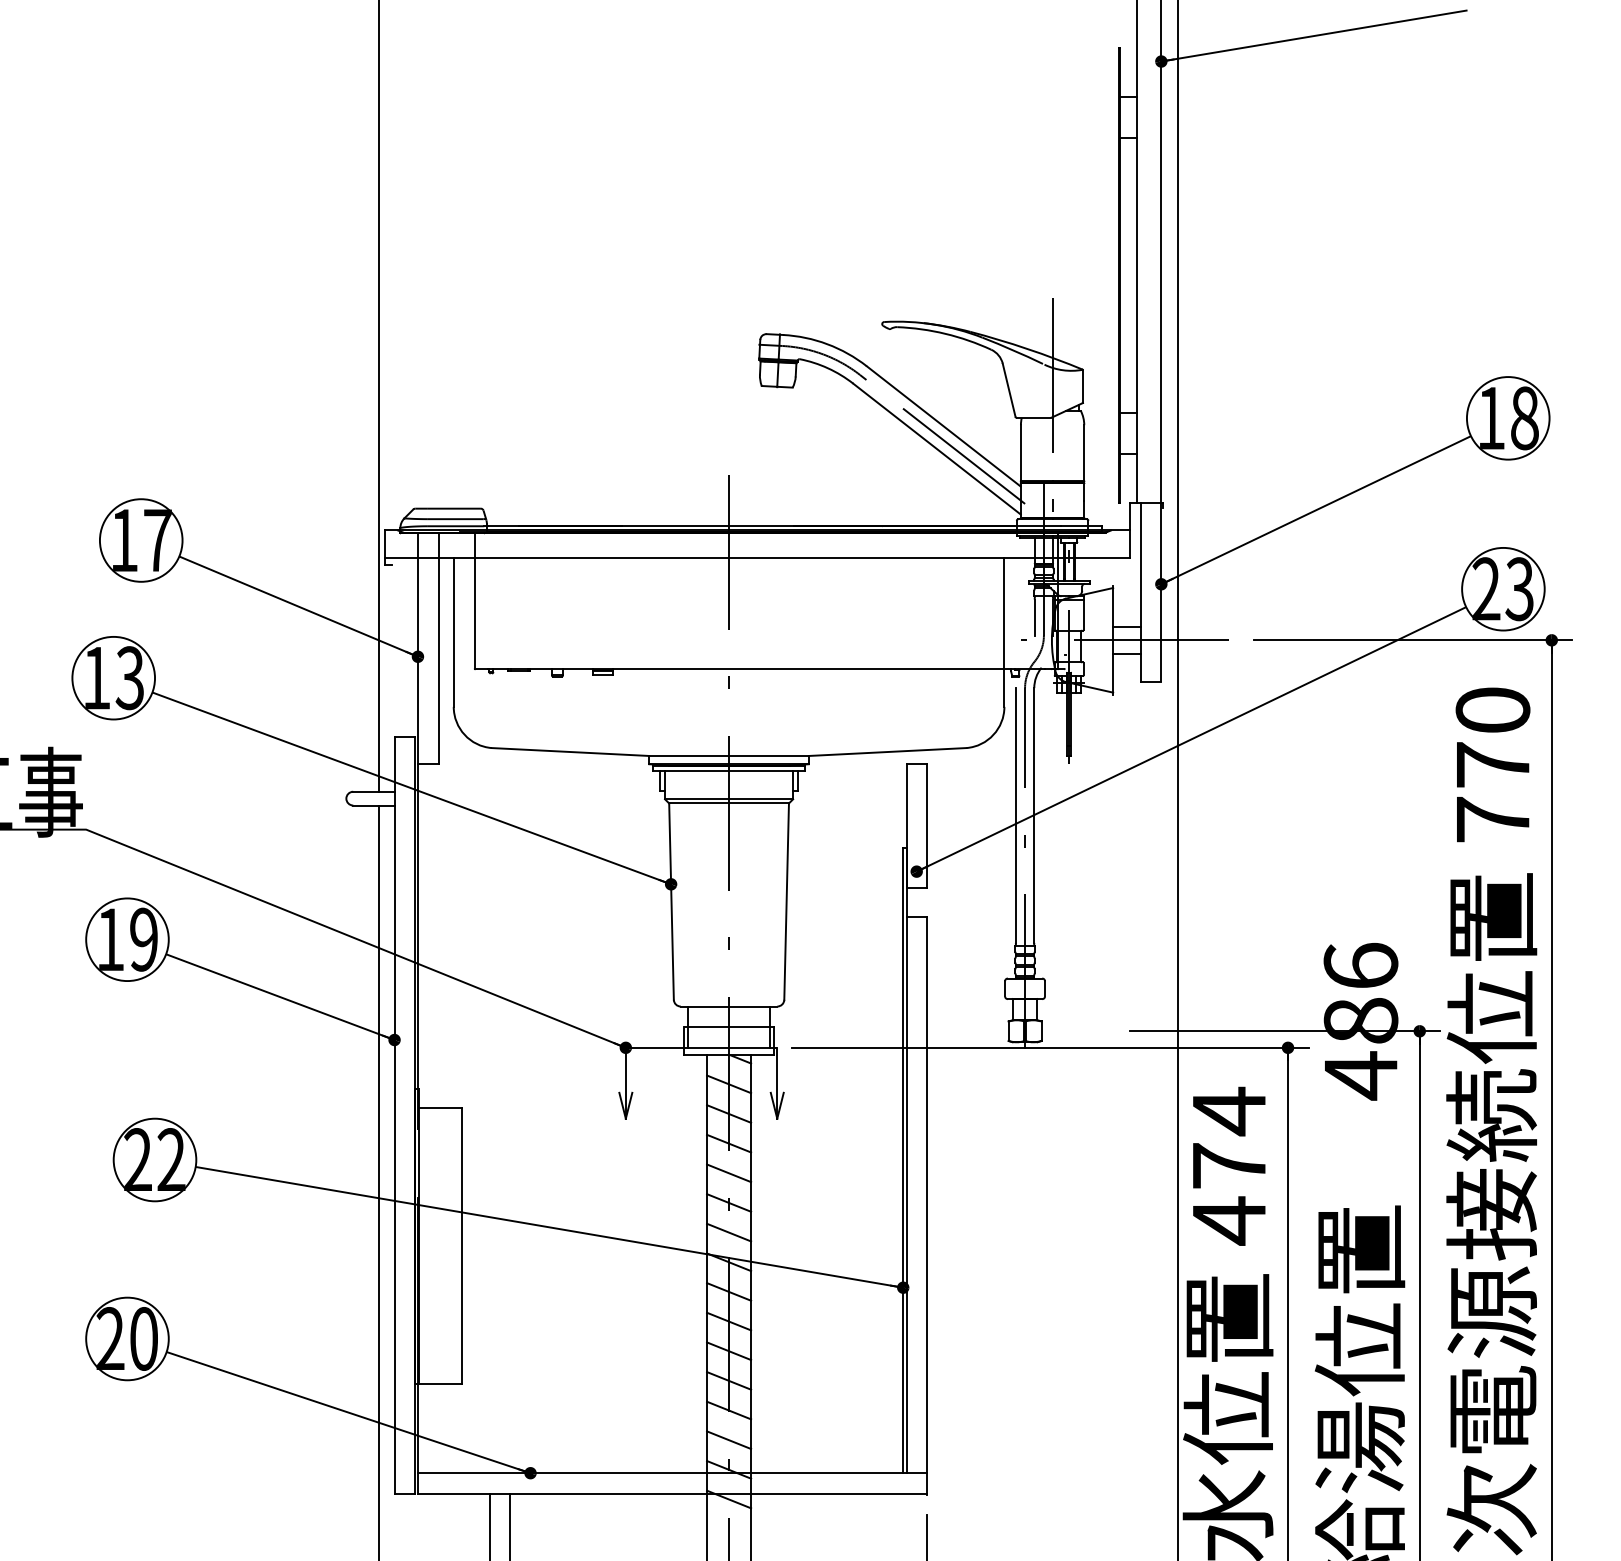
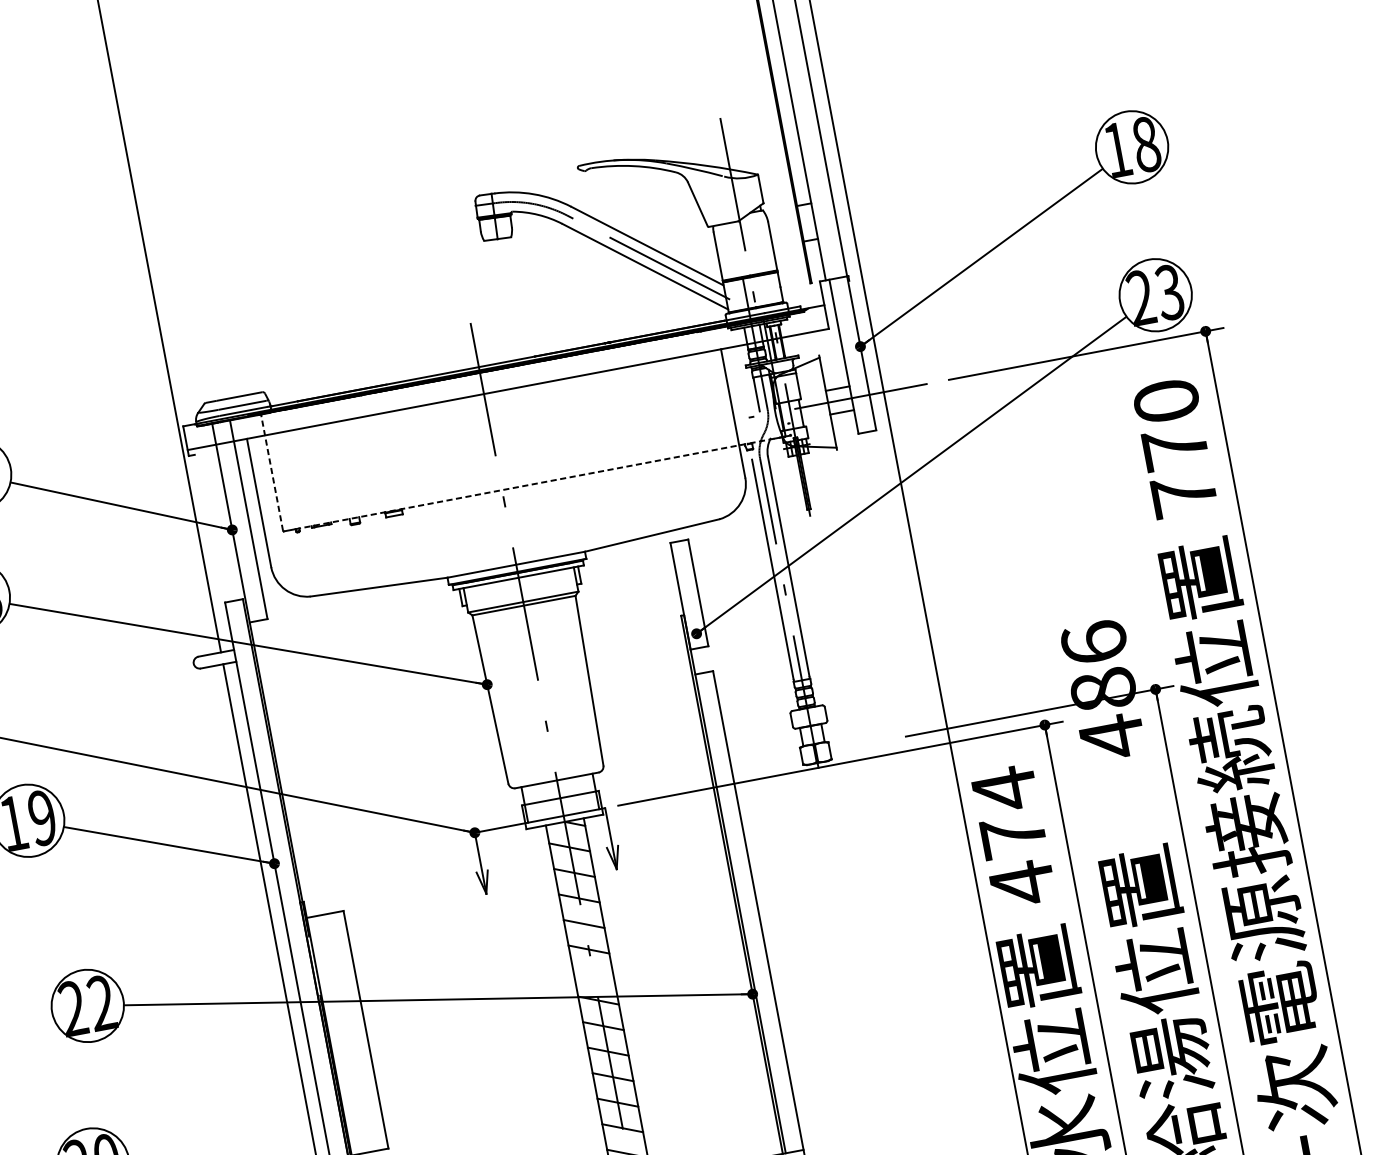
line: (474, 600) -> (271, 472), solid -> dashed
line: (766, 669) -> (534, 484), solid -> dashed
line: (729, 1232) -> (594, 974), removed

